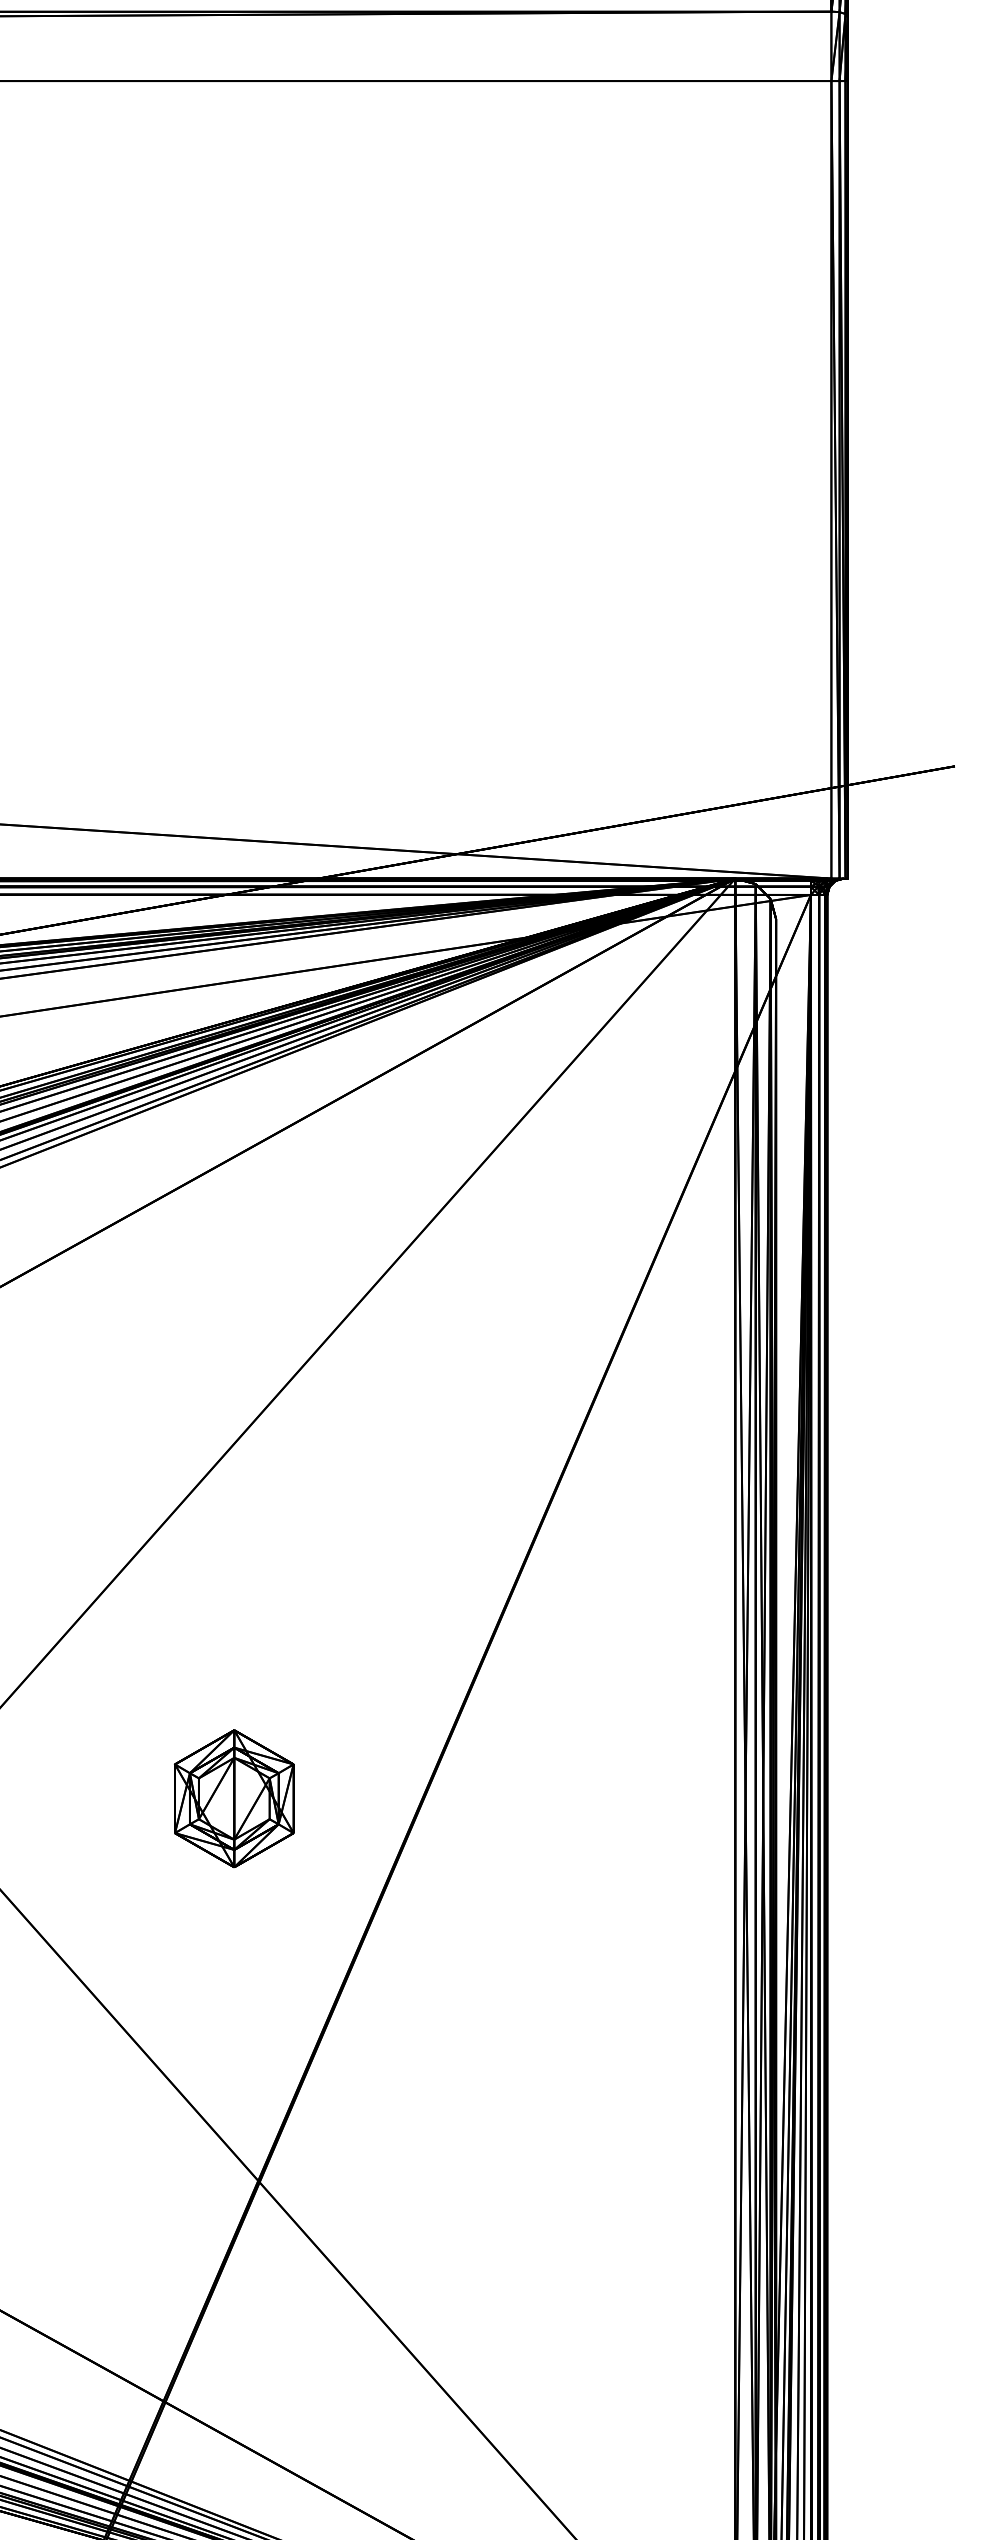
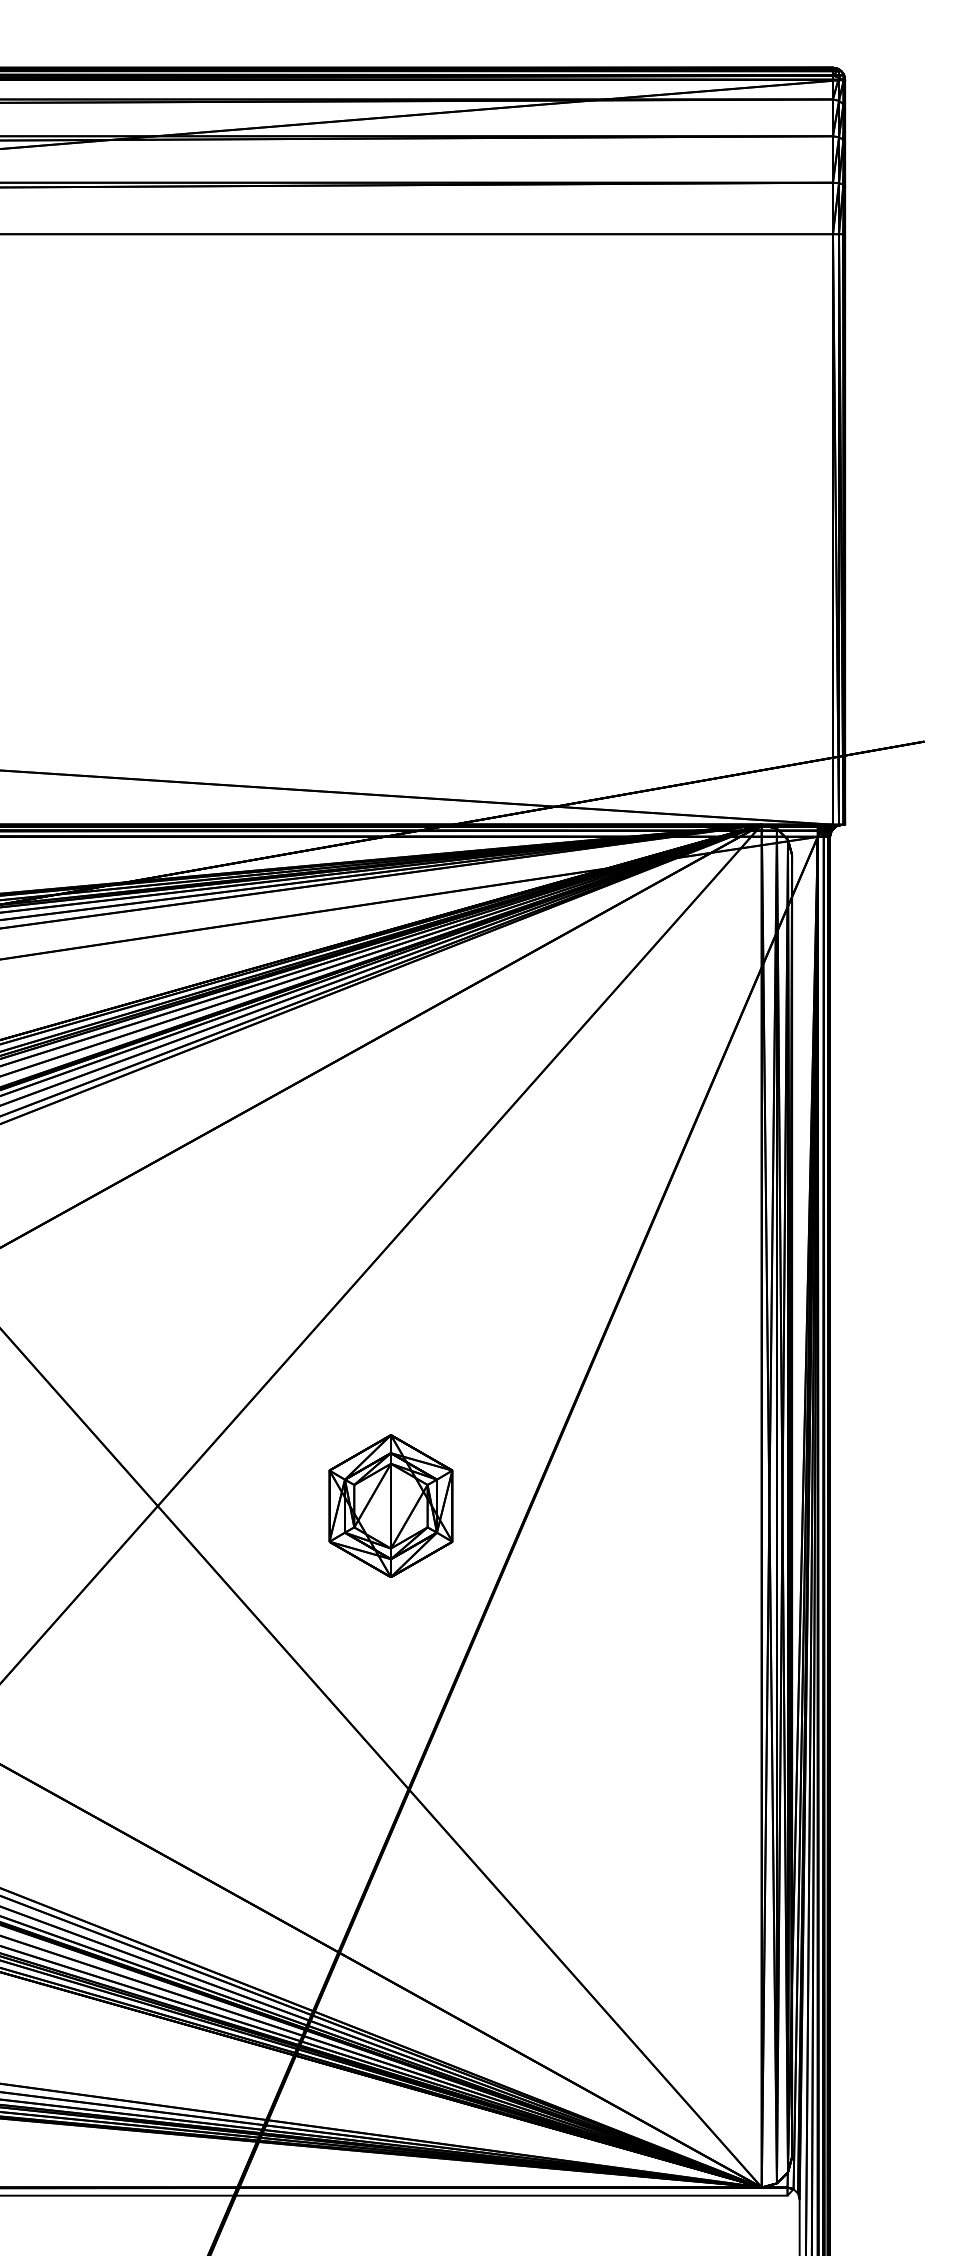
part: (233, 1797) -> (390, 1505), size x1.4

